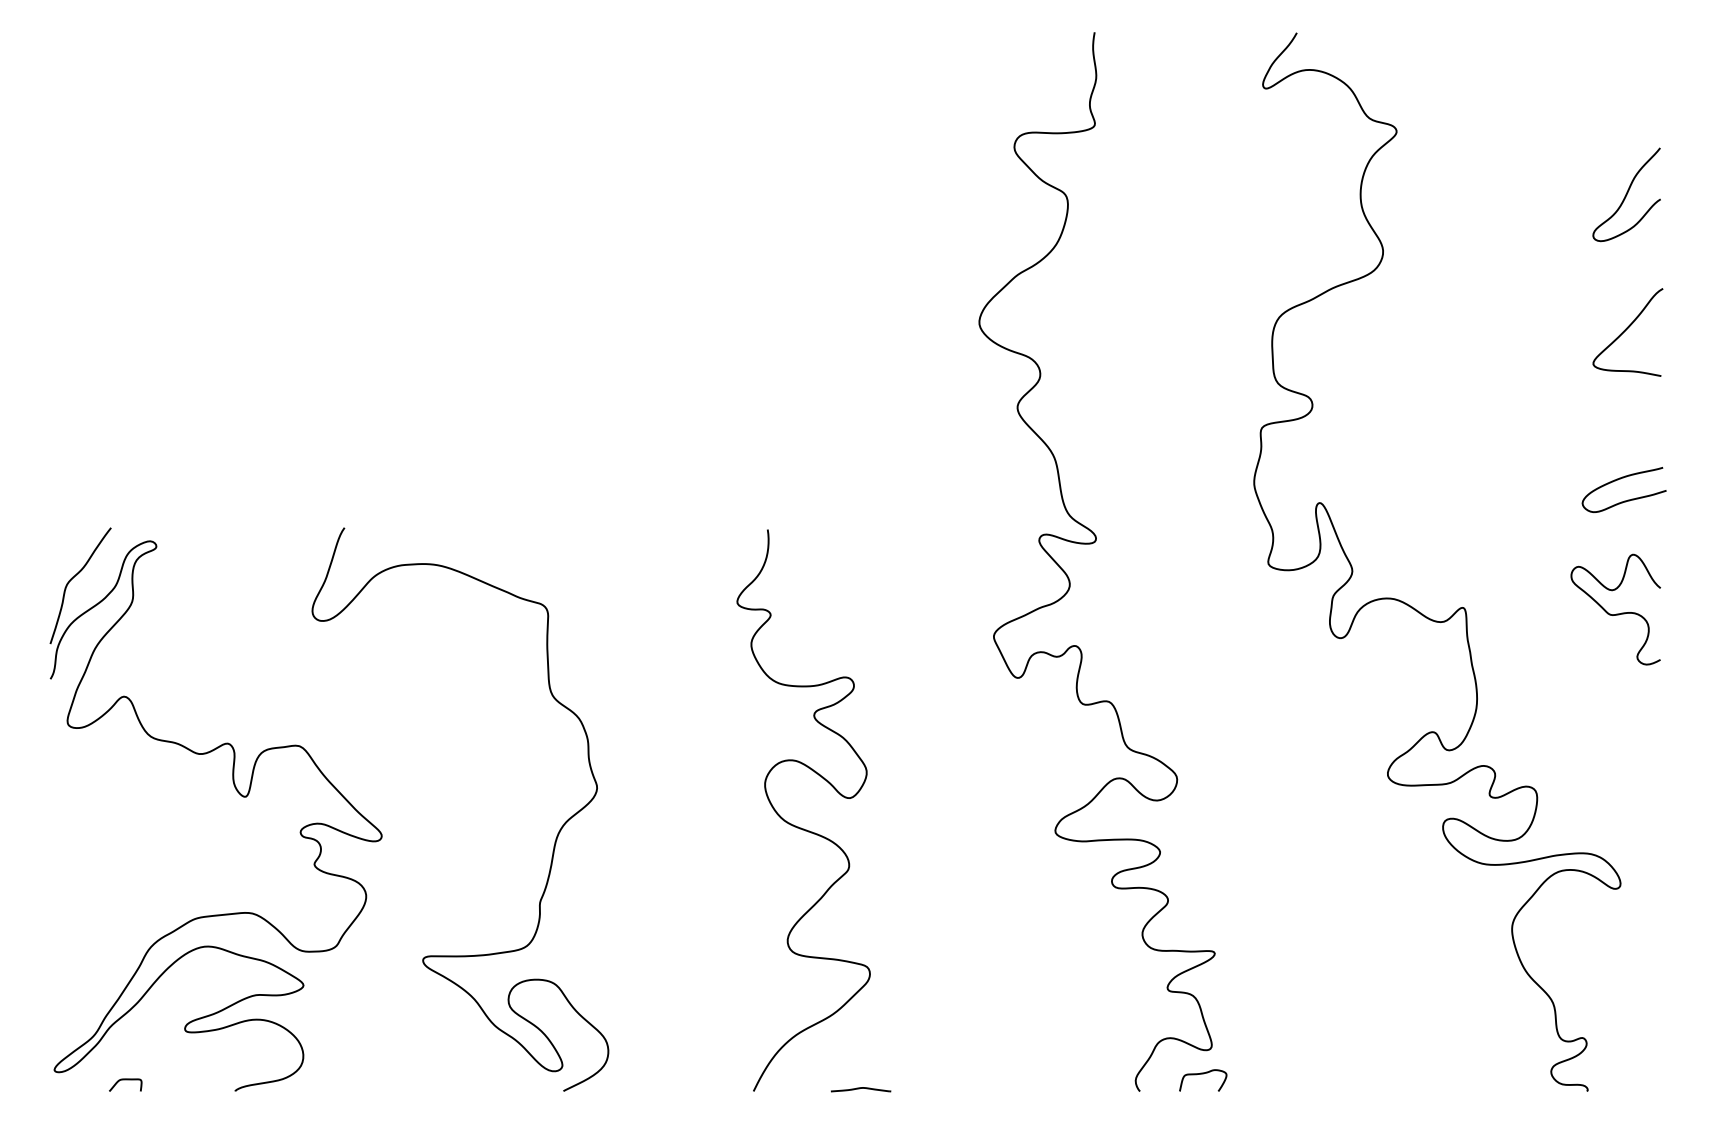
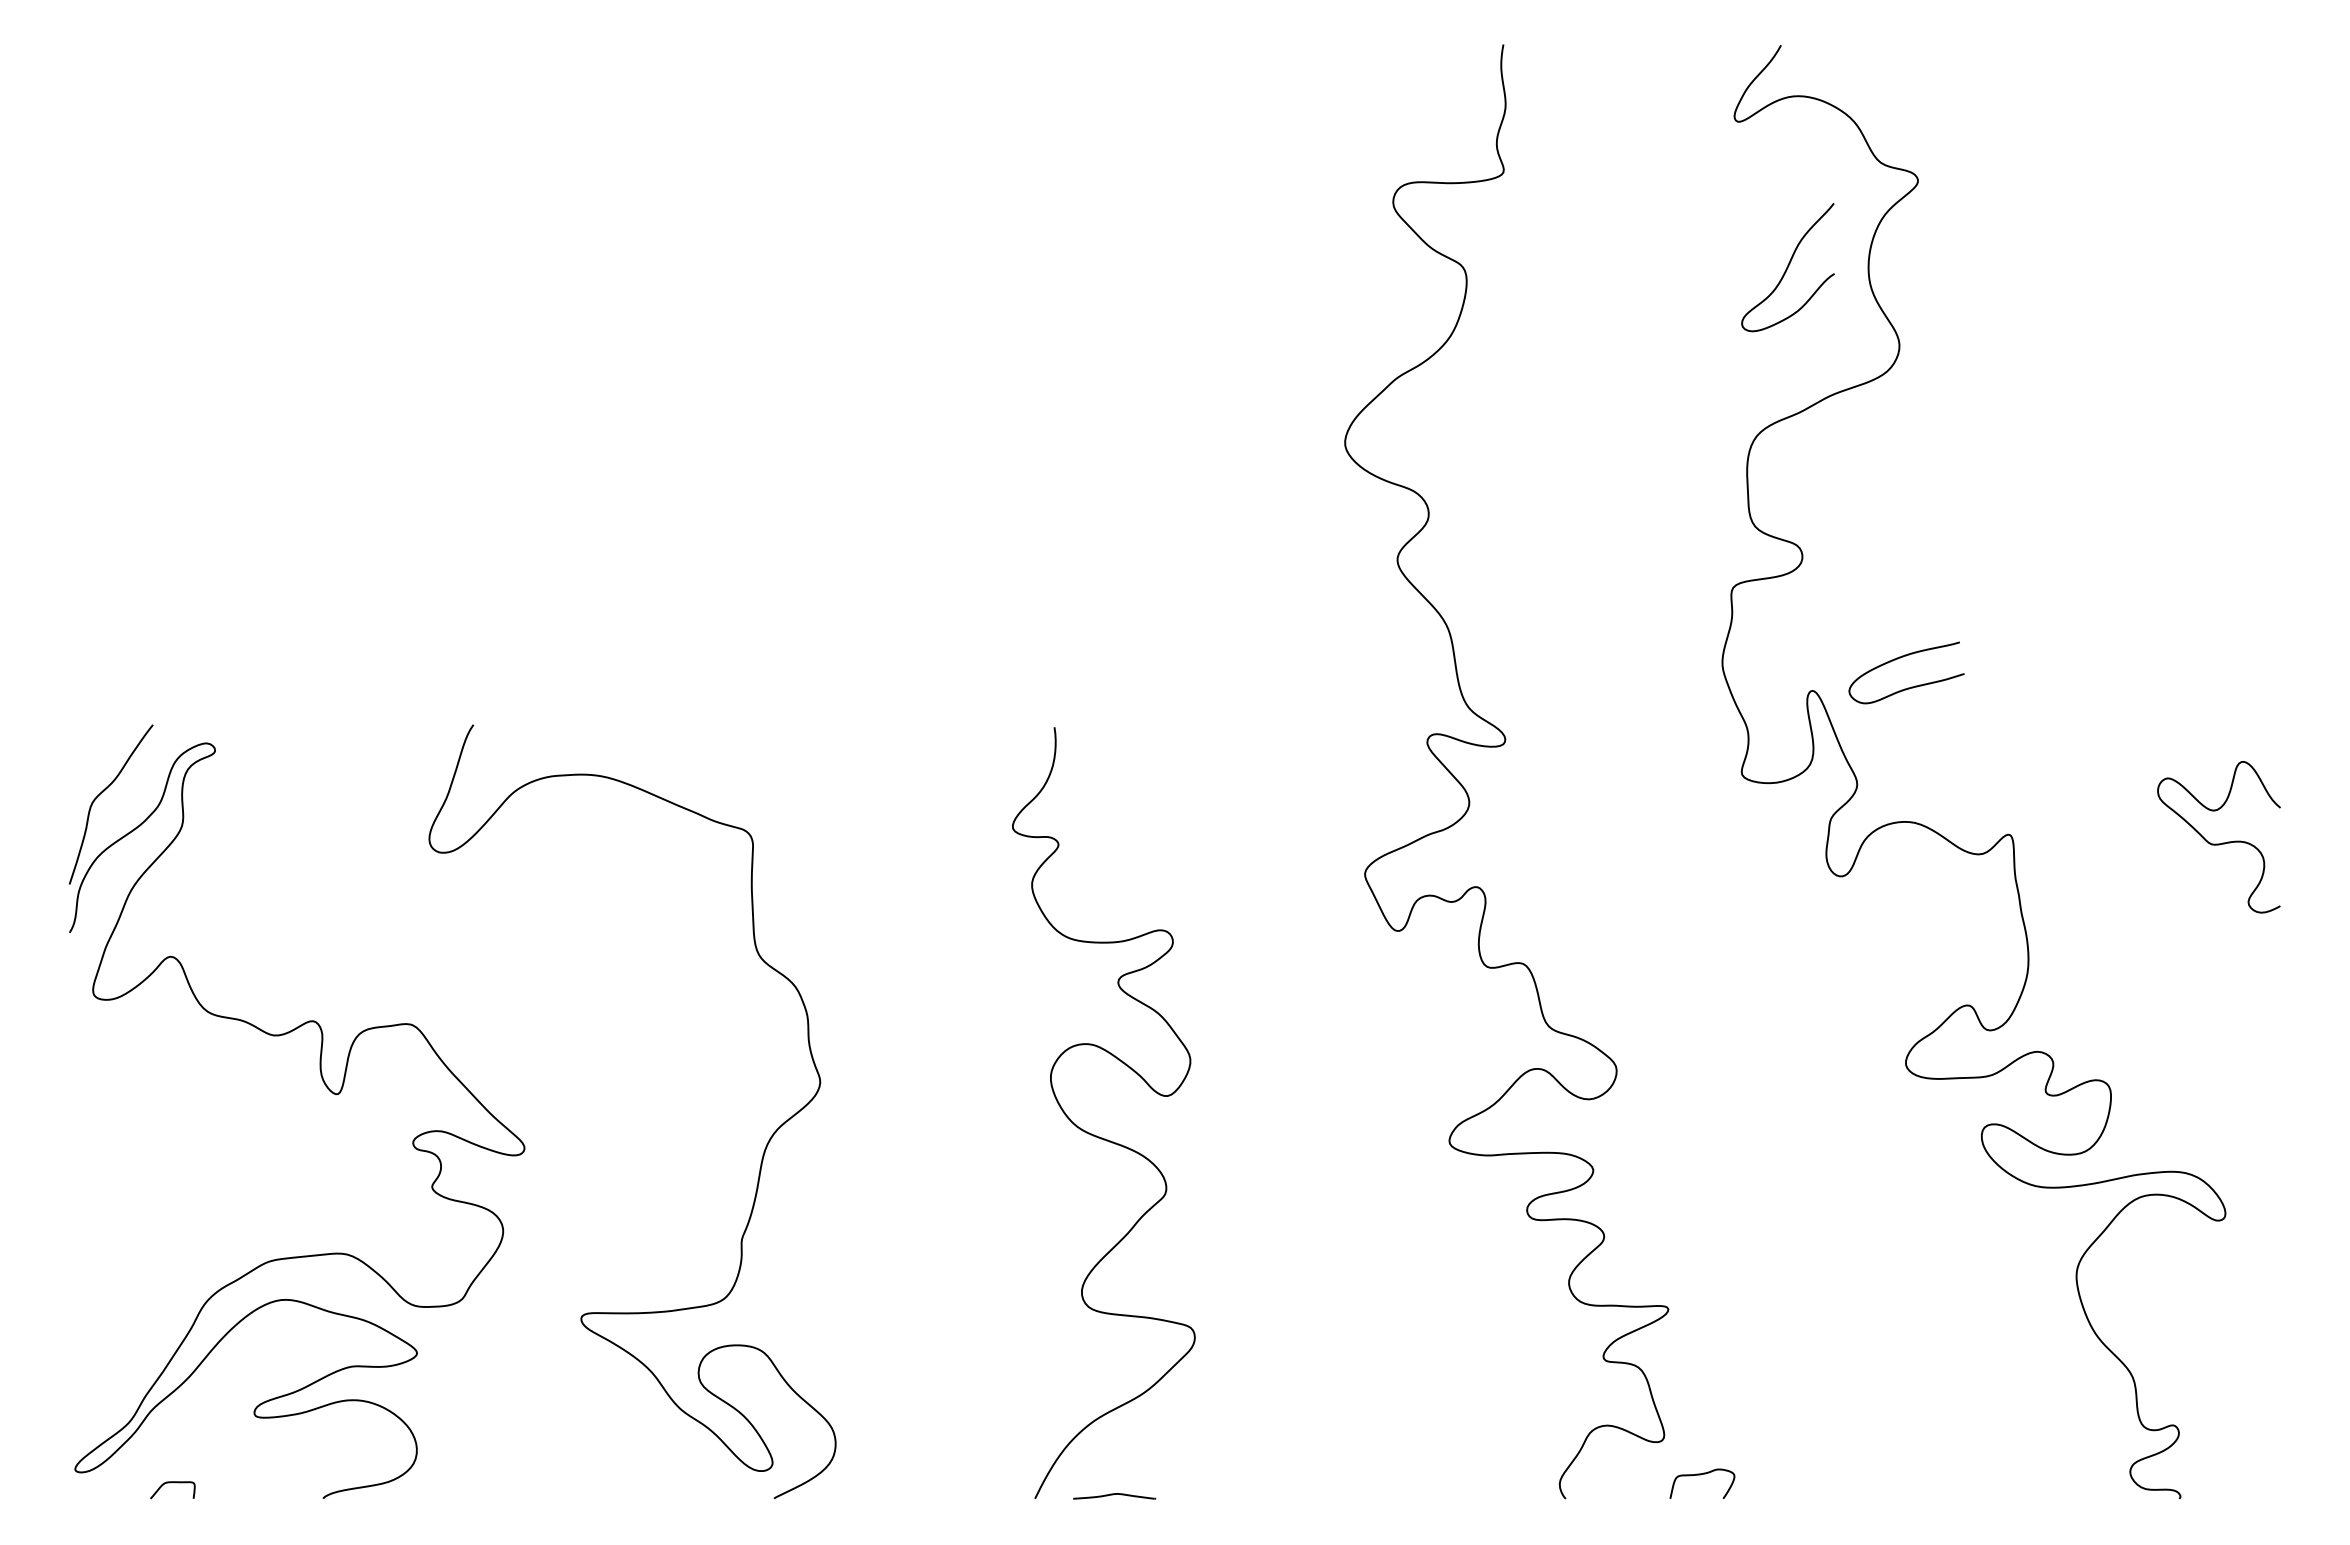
curve: (1626, 194) -> (1787, 267), moved
curve: (1626, 330) -> (2233, 453), removed
curve: (1627, 499) -> (1911, 686), moved
curve: (1201, 1074) -> (1700, 1475), moved
part: (860, 1089) -> (1114, 1496), moved

